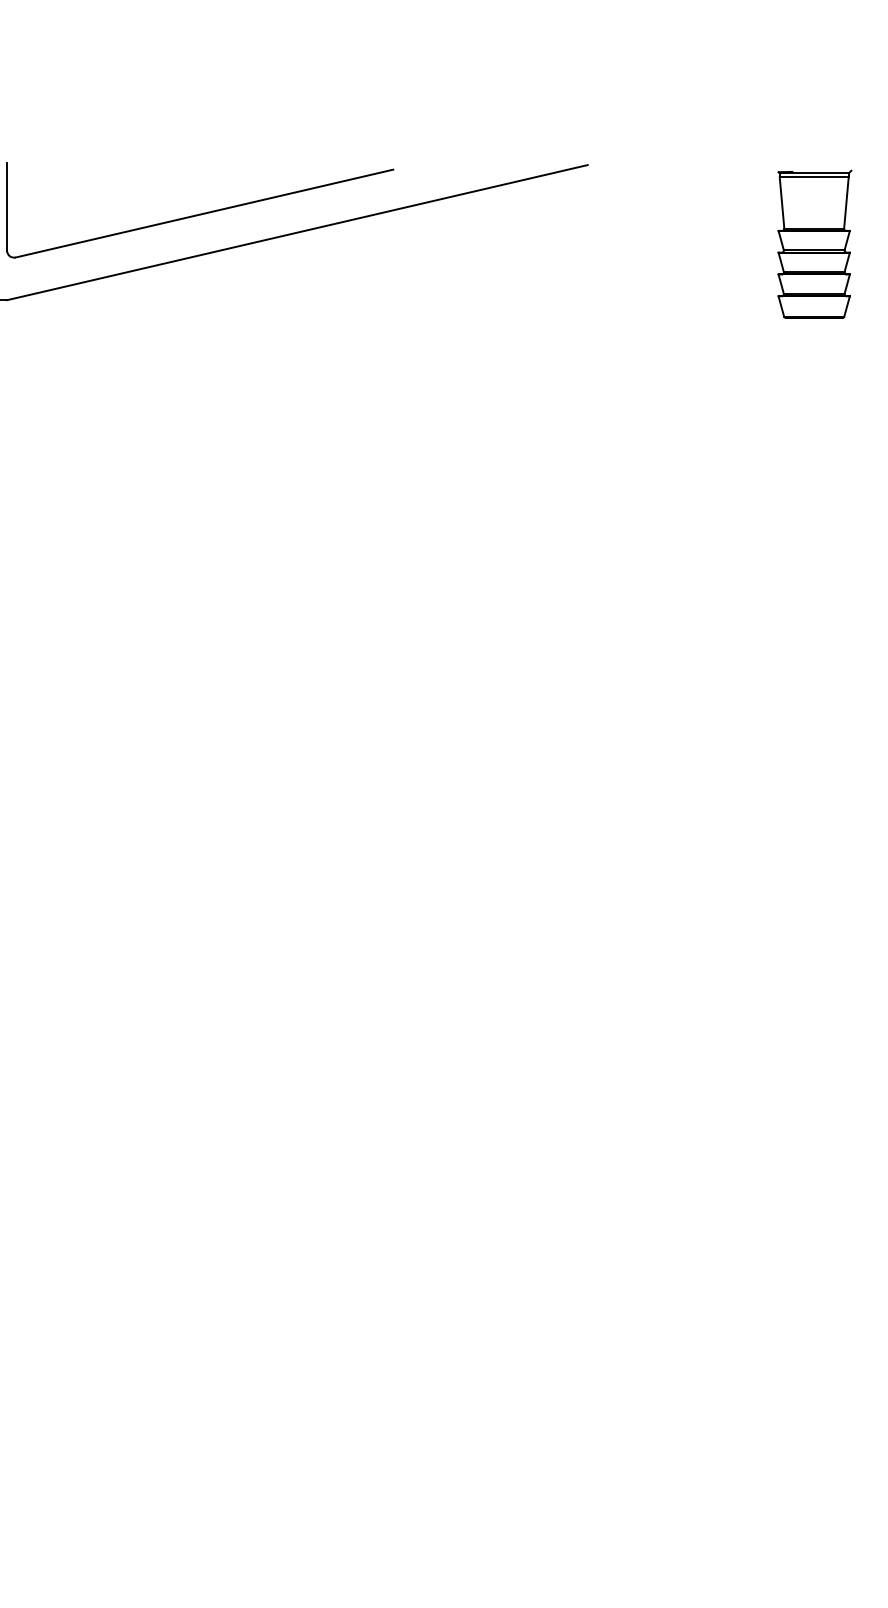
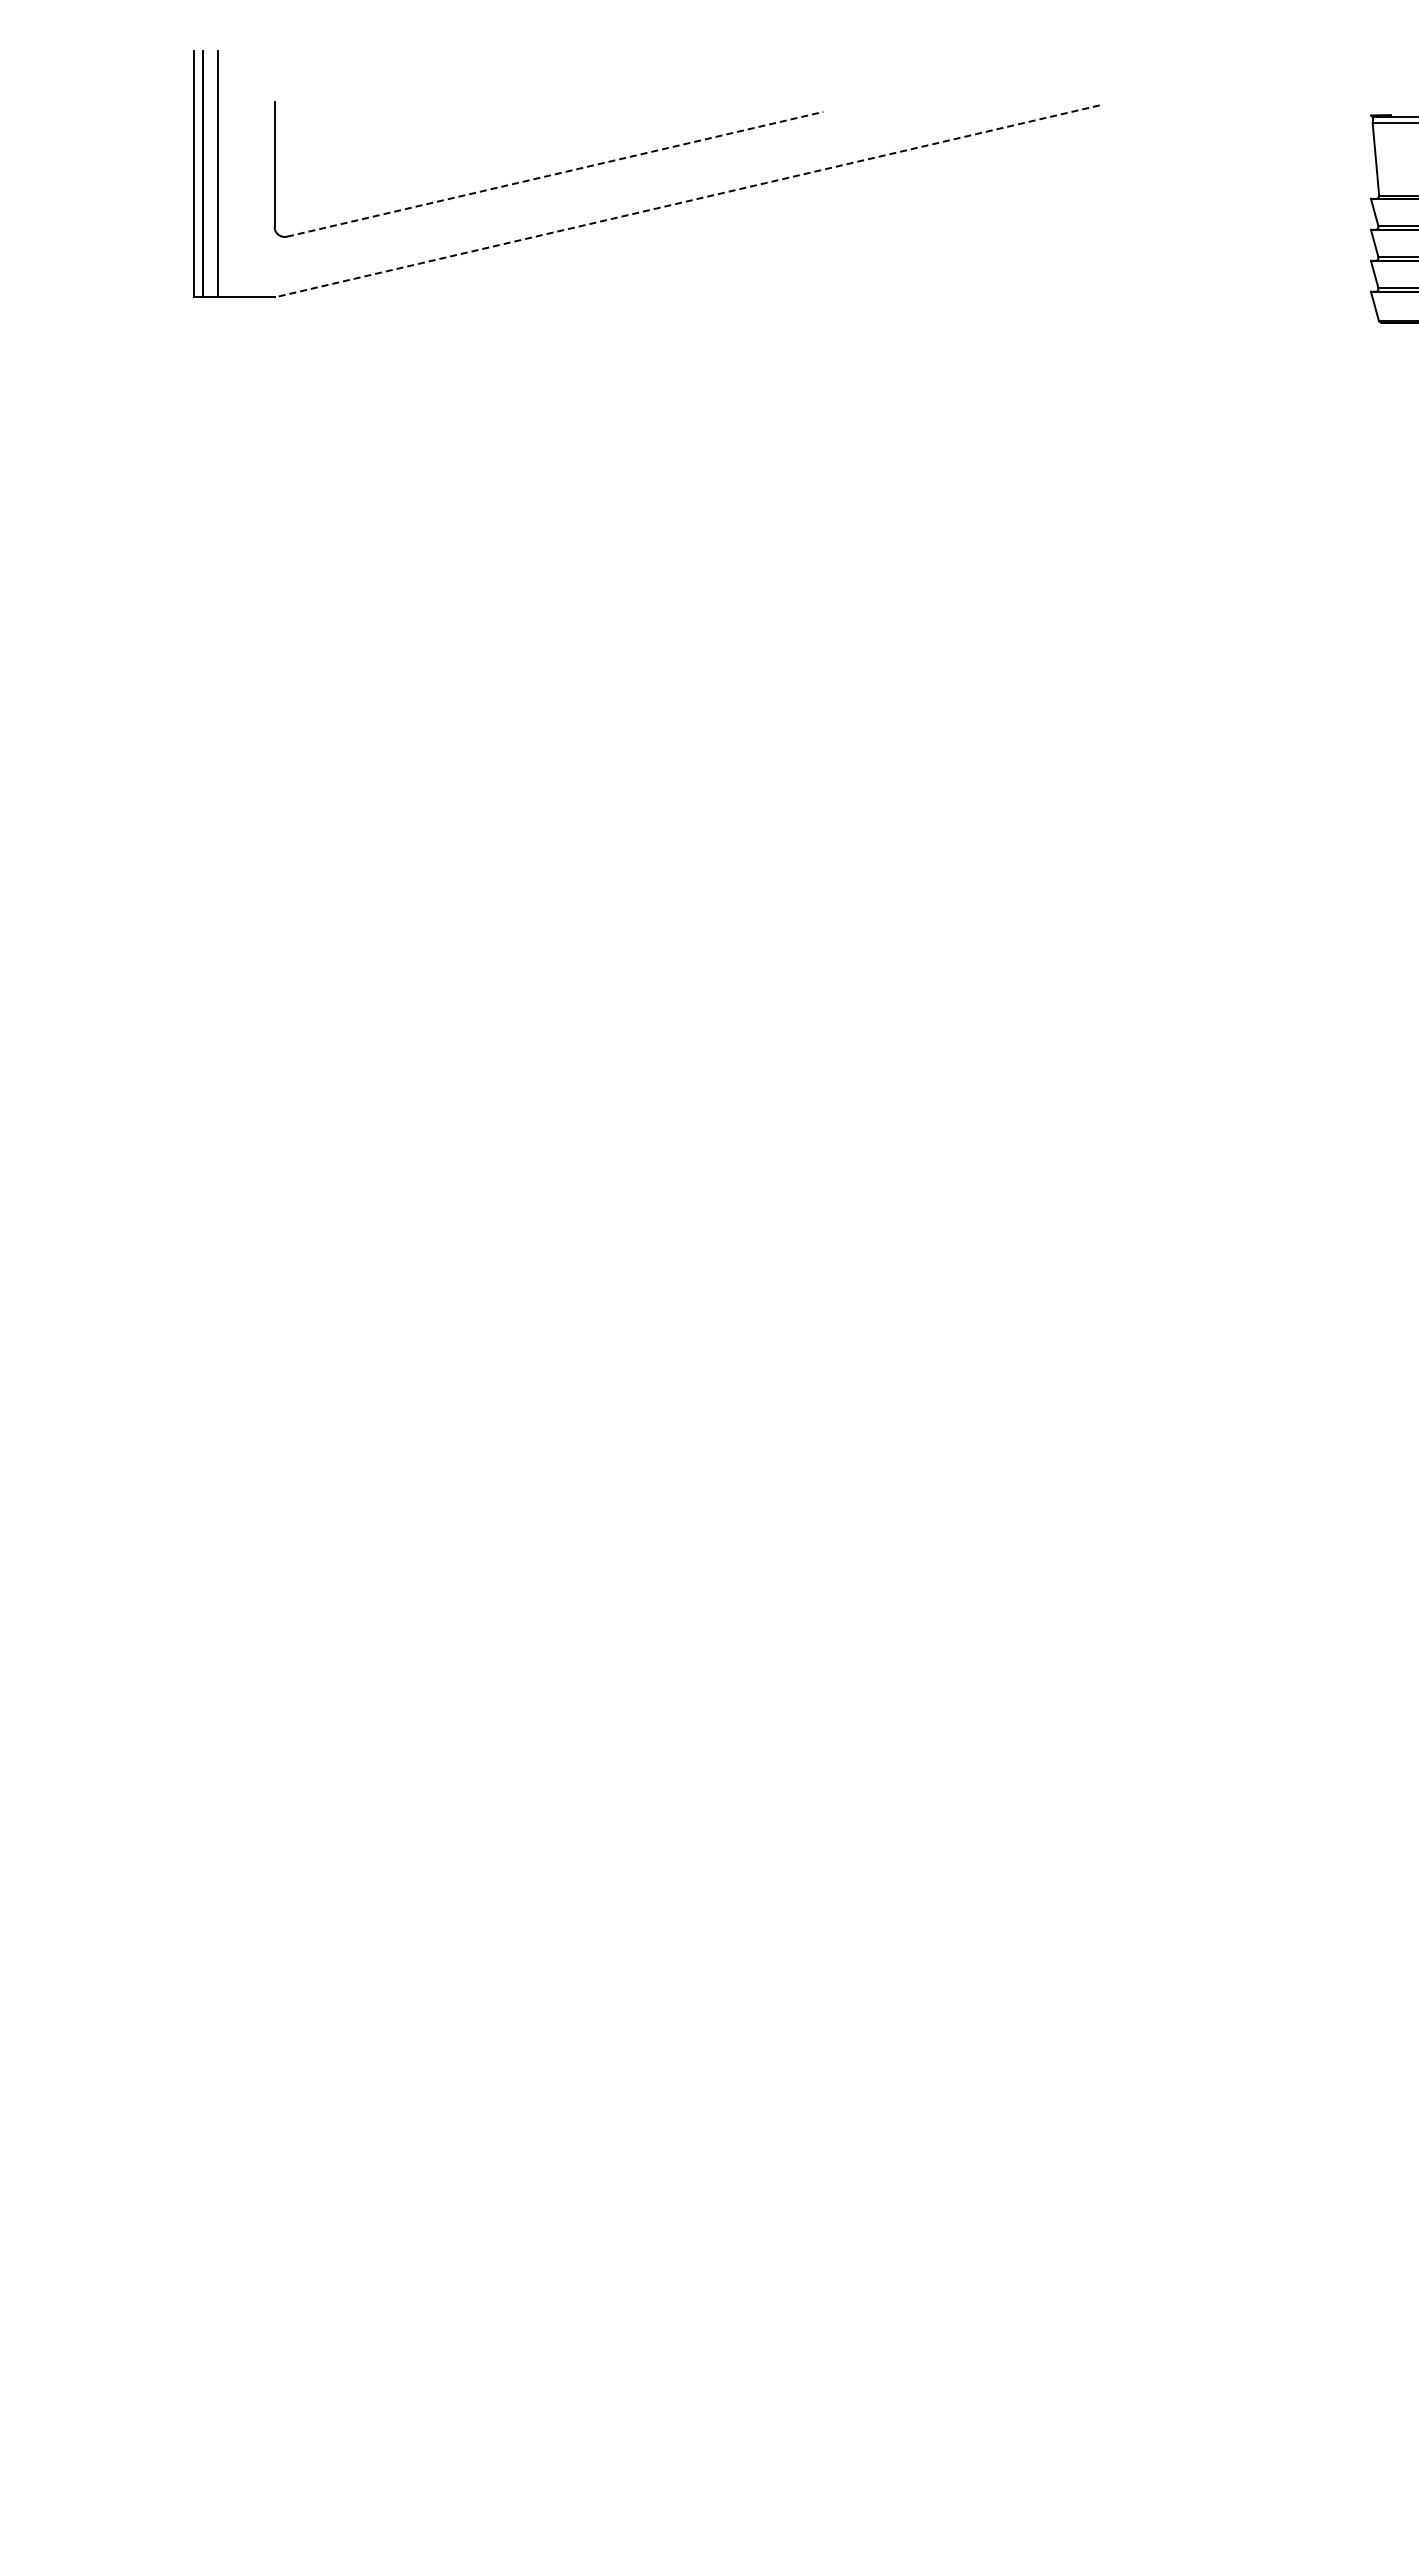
line: (204, 213) -> (555, 174), solid -> dashed
line: (297, 232) -> (687, 201), solid -> dashed

